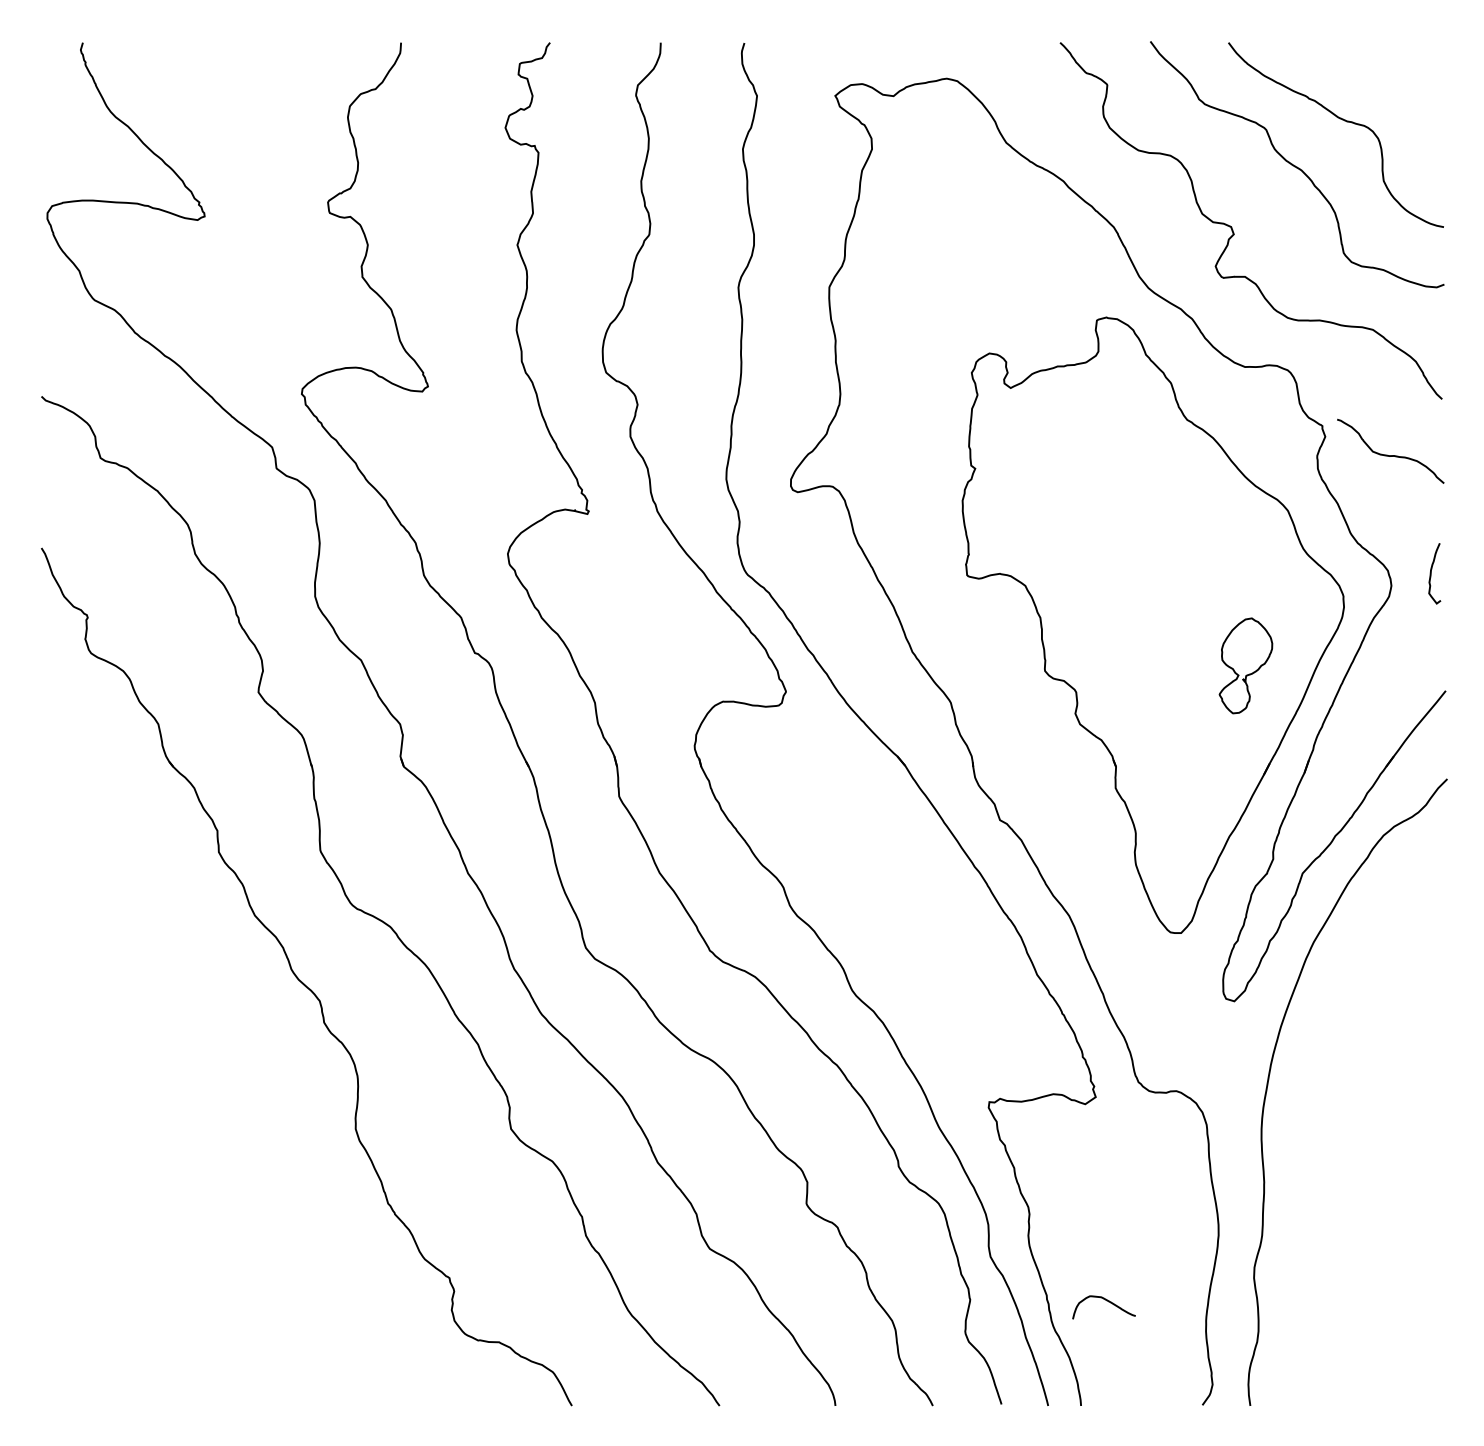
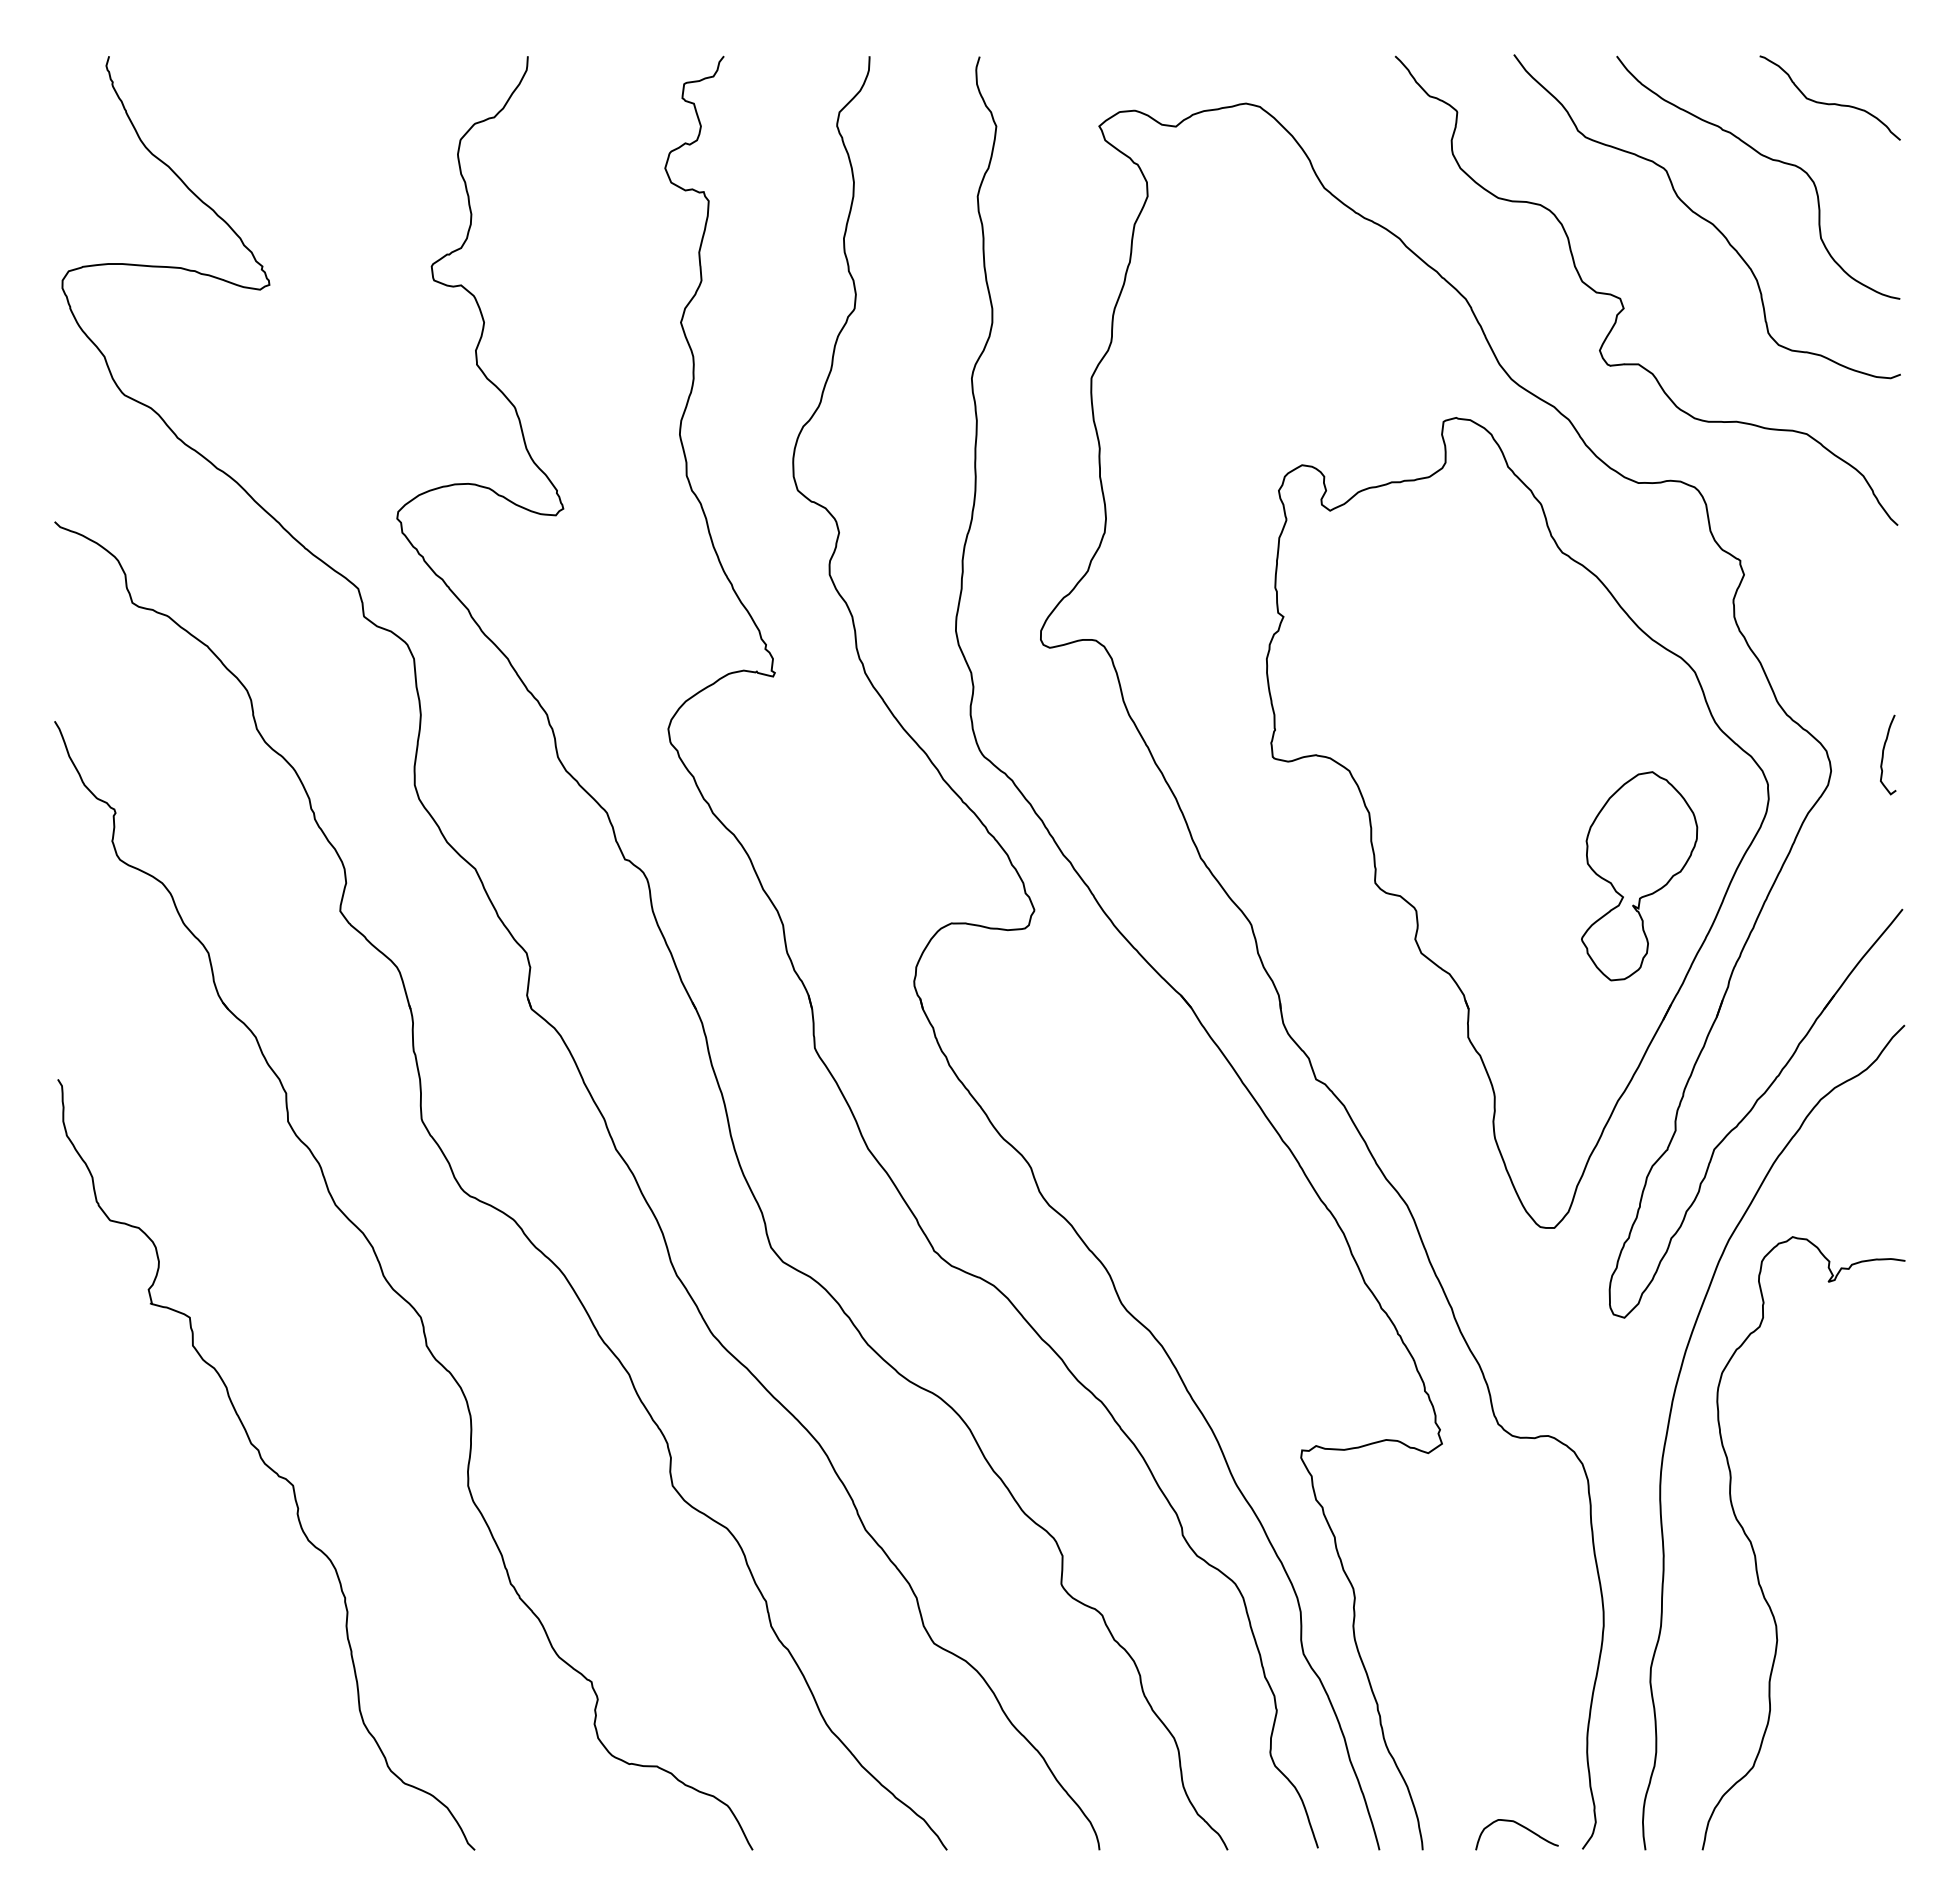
curve: (1390, 455) -> (1829, 103), moved
part: (1245, 666) -> (1639, 876), size x1.67
curve: (202, 1112) -> (266, 1464), added
curve: (1333, 1180) -> (1755, 1553), added
curve: (1106, 1301) -> (1520, 1826), moved

